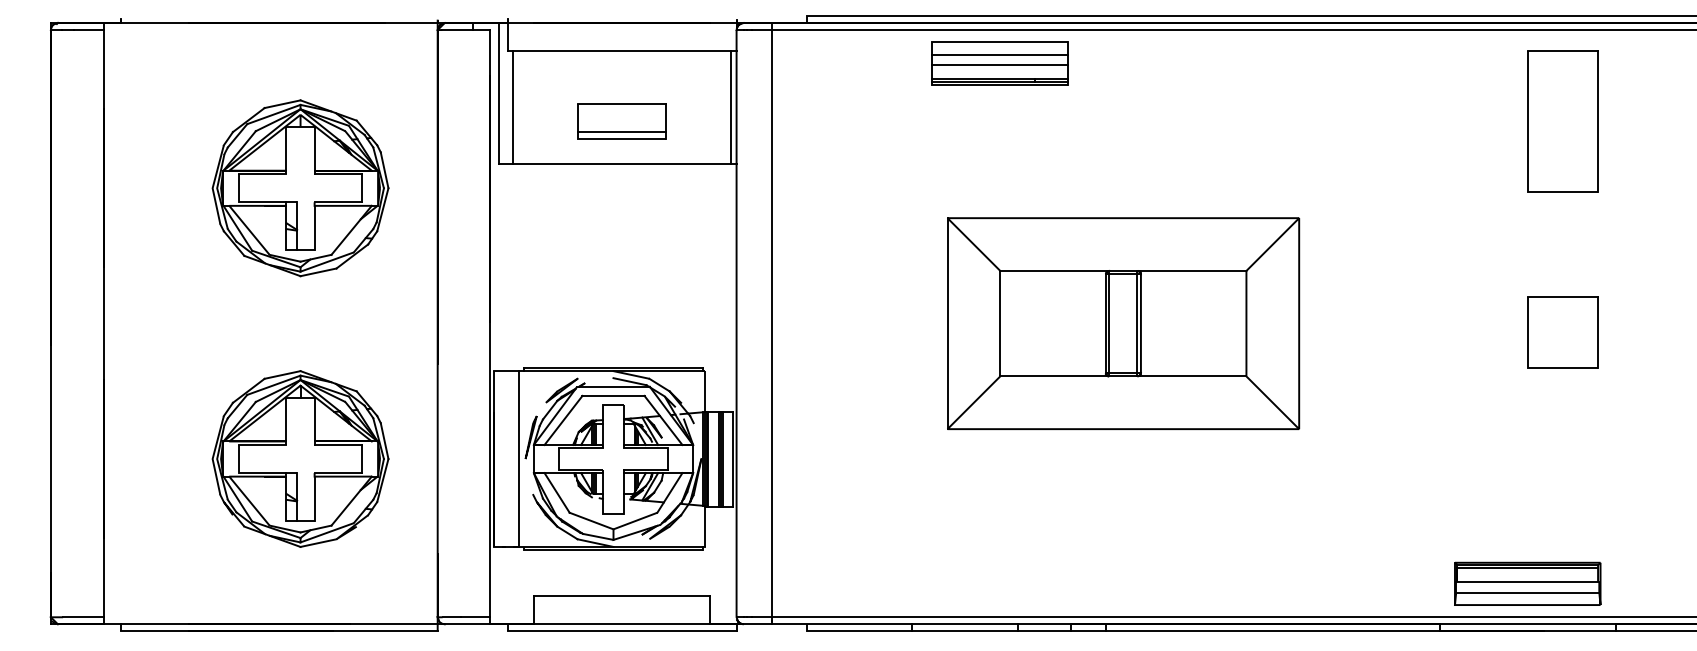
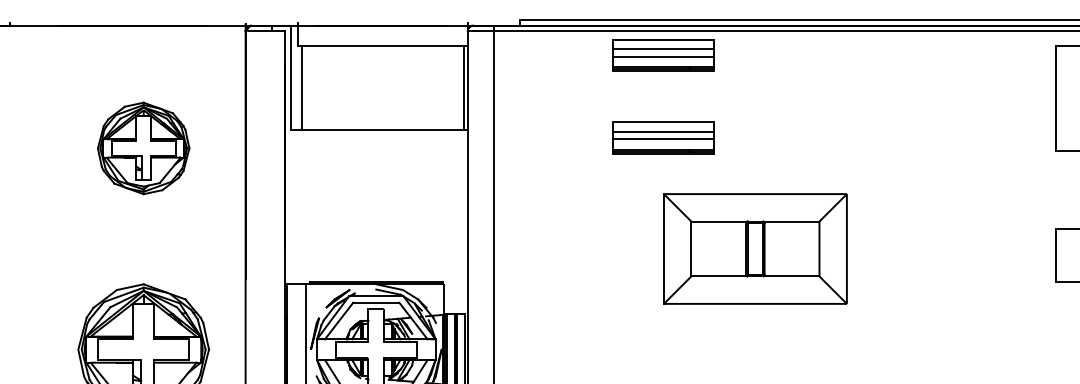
part: (621, 121) -> (382, 98), removed
part: (999, 174) -> (663, 138), added
part: (300, 188) -> (143, 148), size x0.7
part: (1123, 323) -> (755, 248), size x0.7

